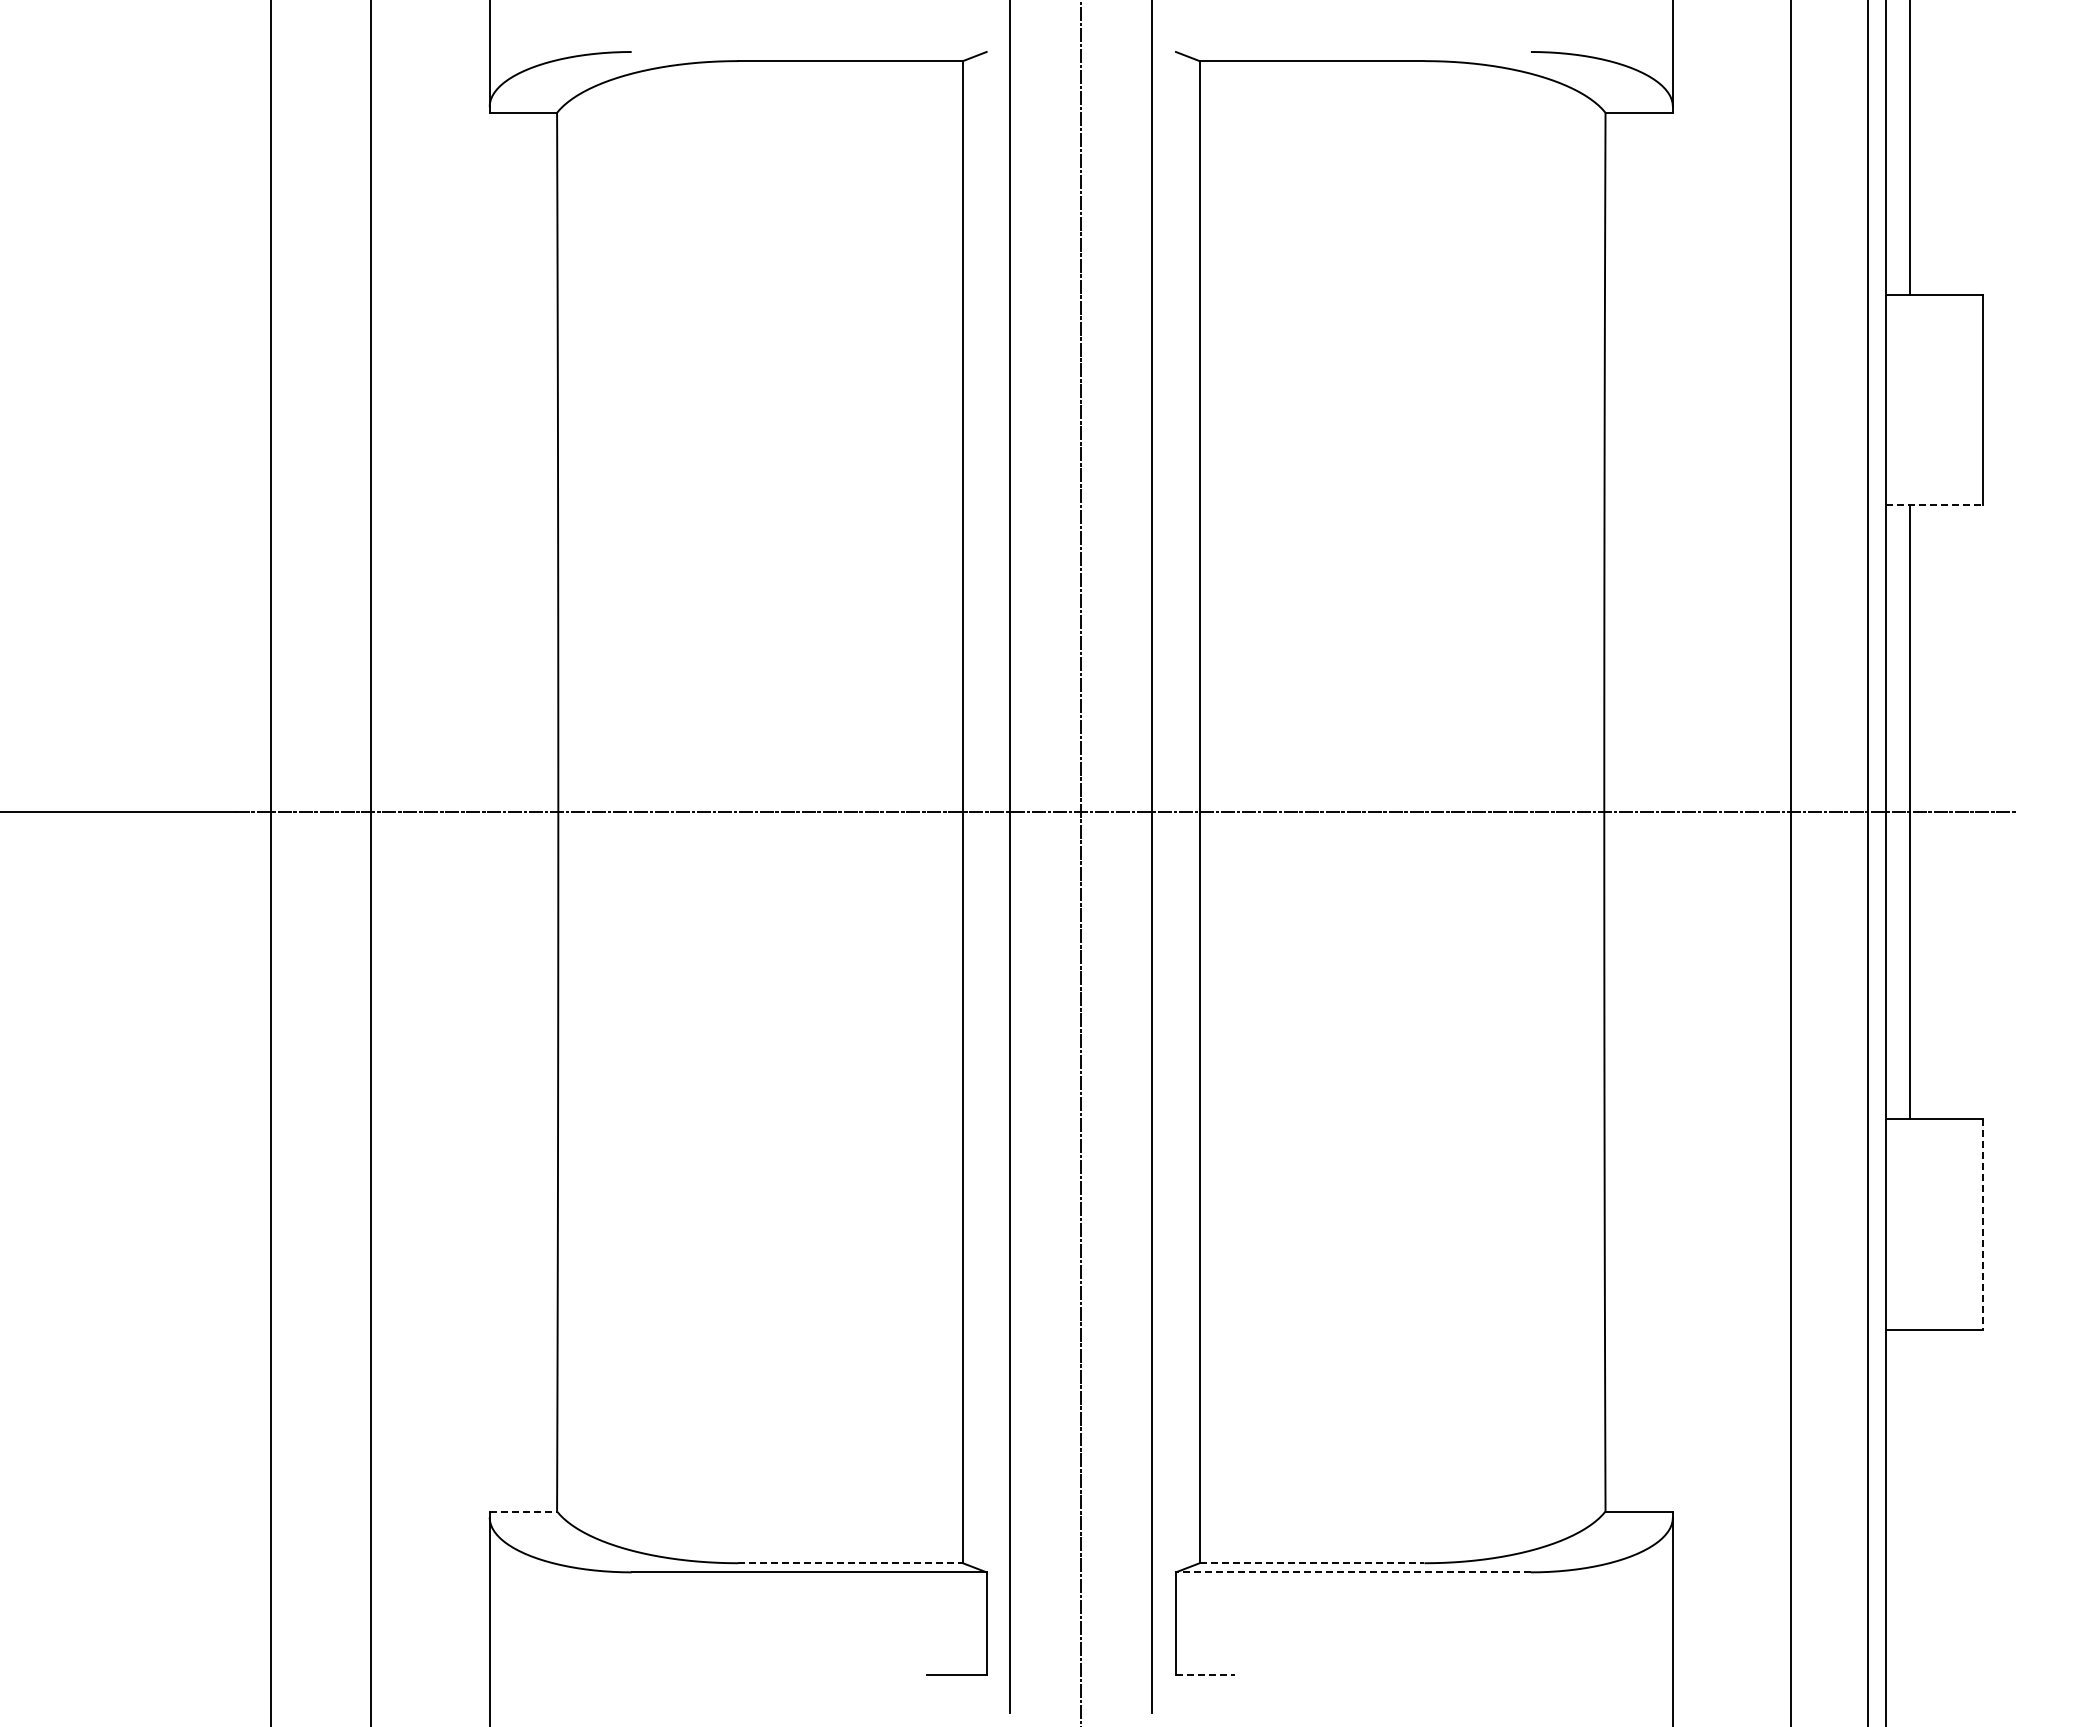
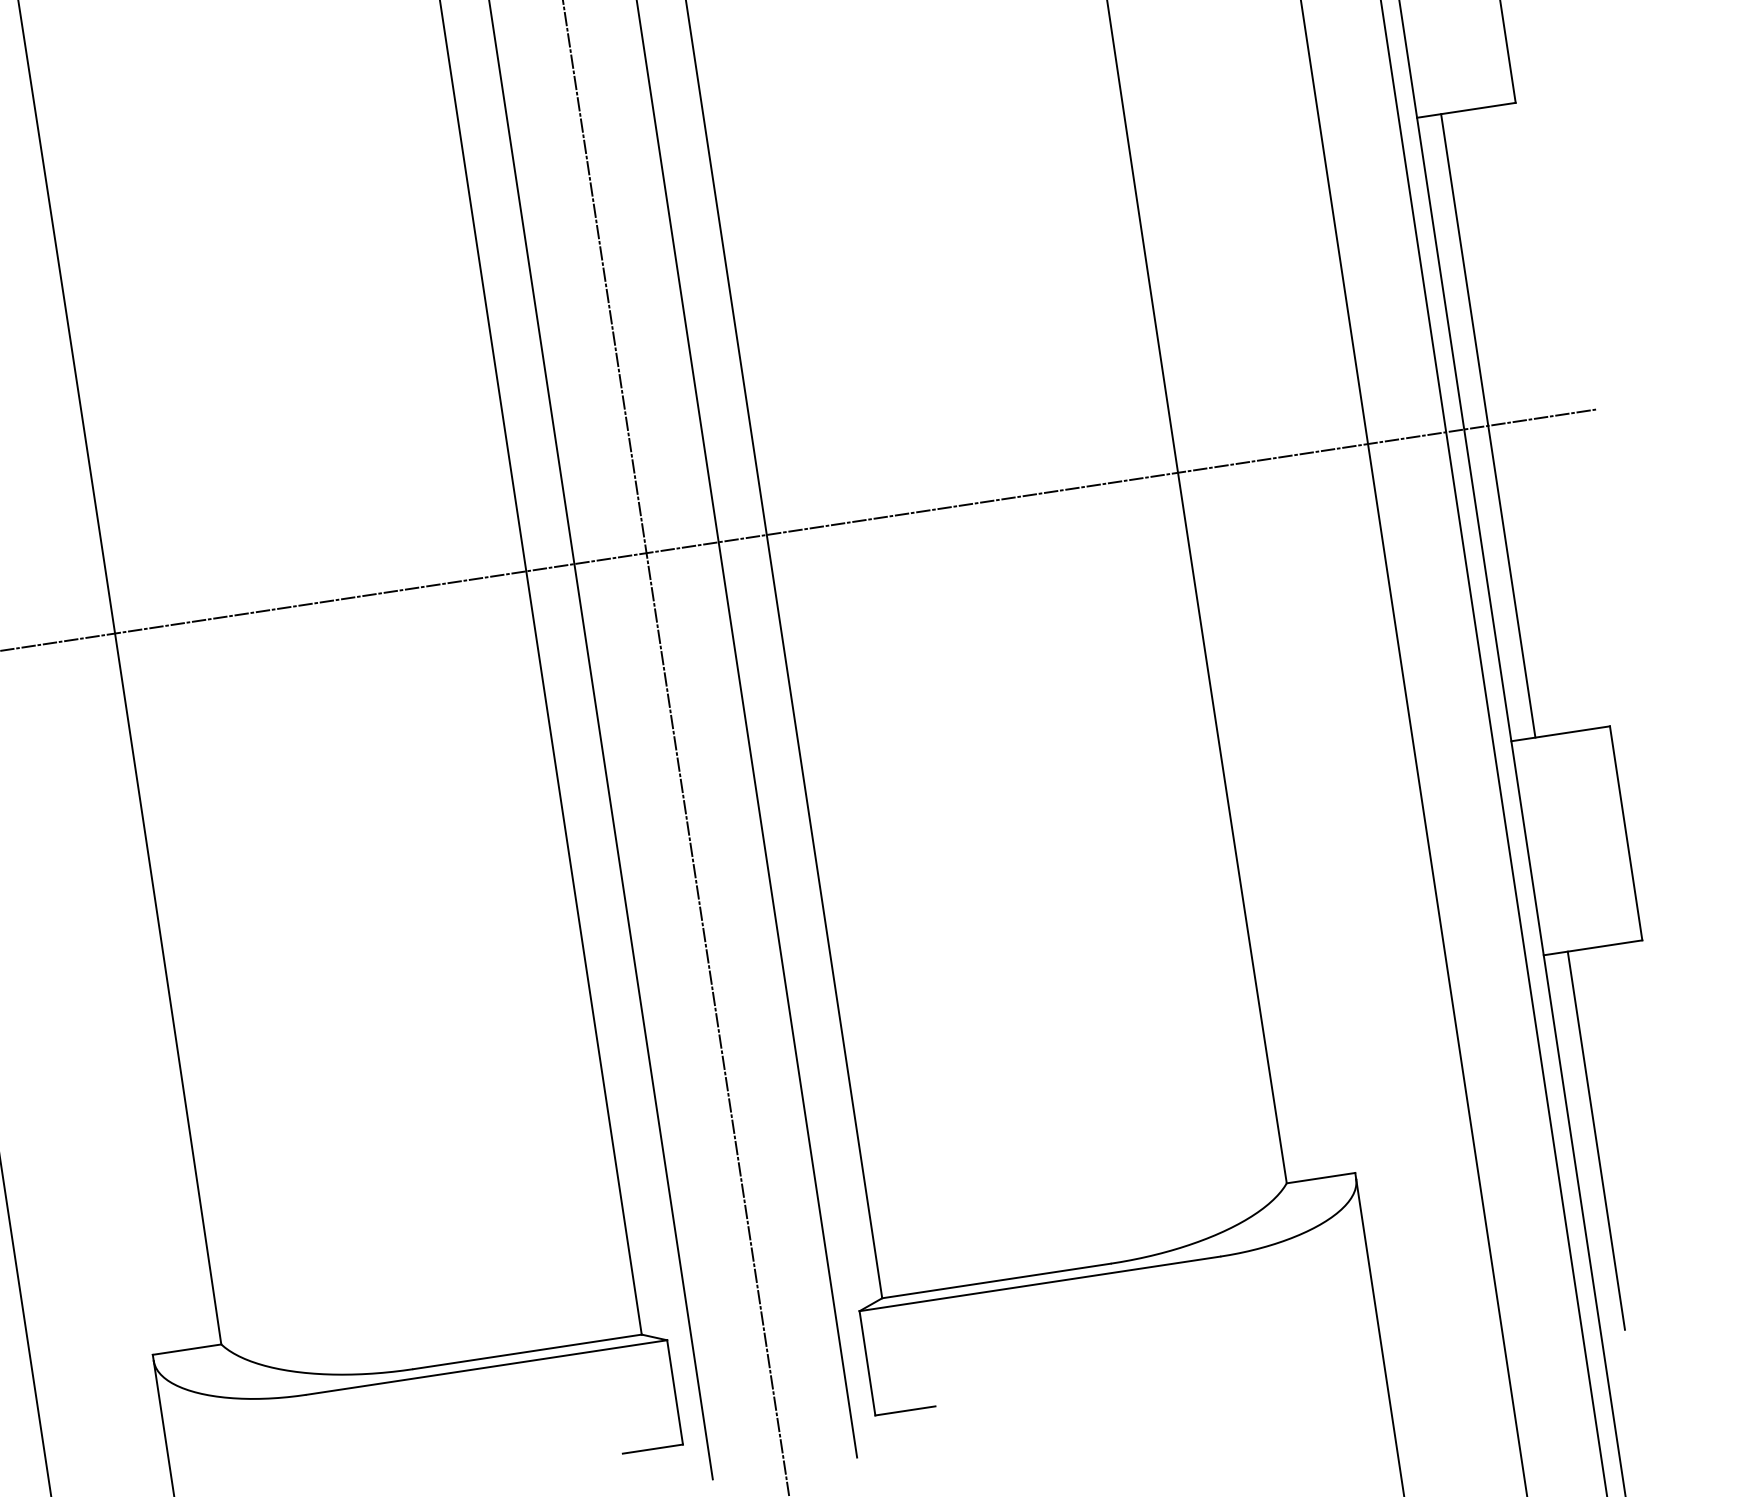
line: (1934, 505) -> (1466, 110), dashed -> solid
line: (1982, 1224) -> (1625, 833), dashed -> solid
line: (523, 1511) -> (187, 1349), dashed -> solid
line: (1909, 1515) -> (1596, 1140), added
line: (851, 1563) -> (528, 1352), dashed -> solid
line: (1312, 1563) -> (996, 1281), dashed -> solid
line: (1352, 1572) -> (1039, 1284), dashed -> solid
line: (1205, 1675) -> (905, 1411), dashed -> solid

